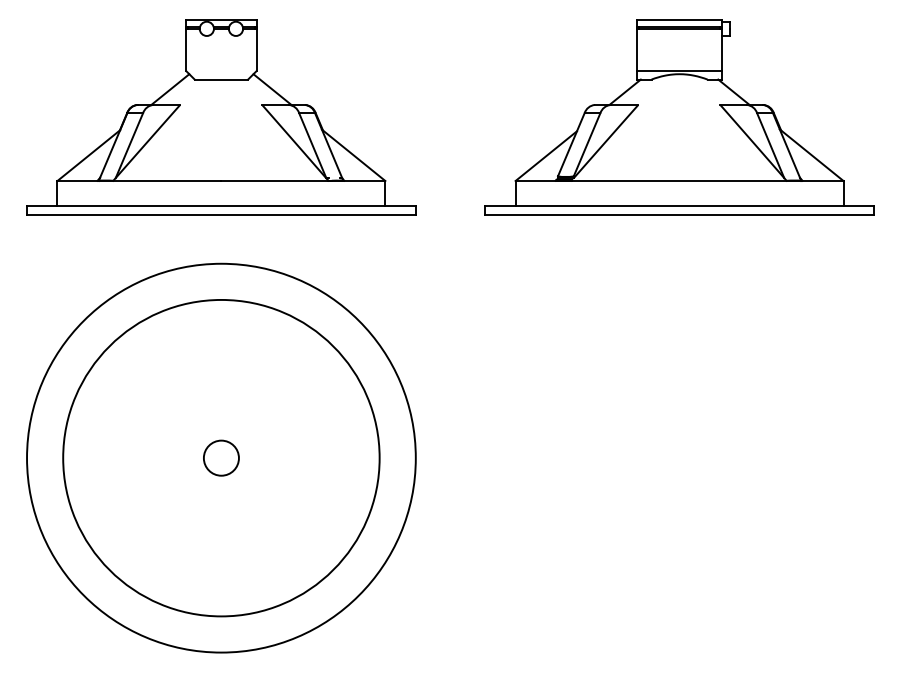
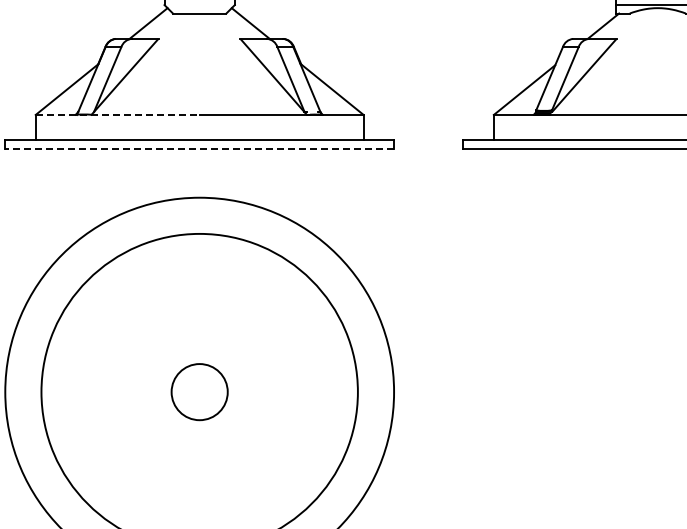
line: (139, 181) -> (117, 115), solid -> dashed
line: (220, 214) -> (198, 148), solid -> dashed
circle: (220, 457) -> (198, 391), size x1.6

